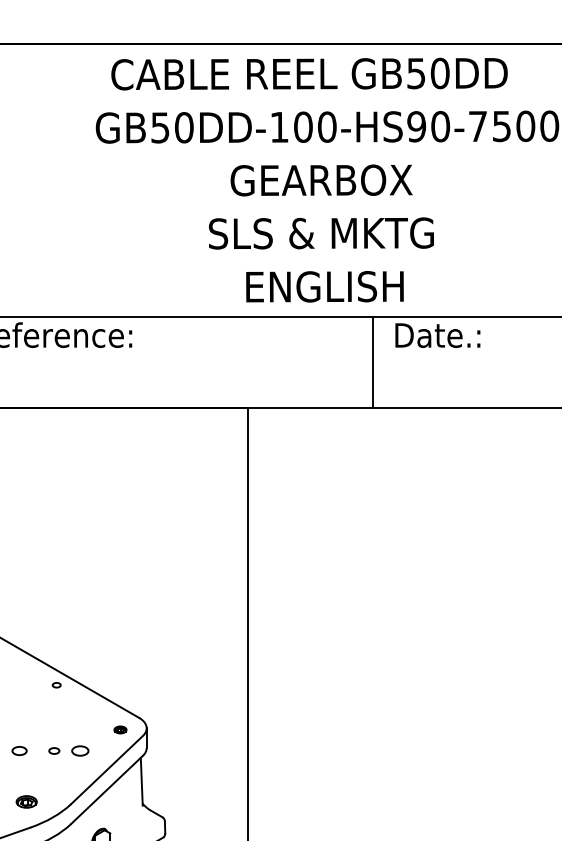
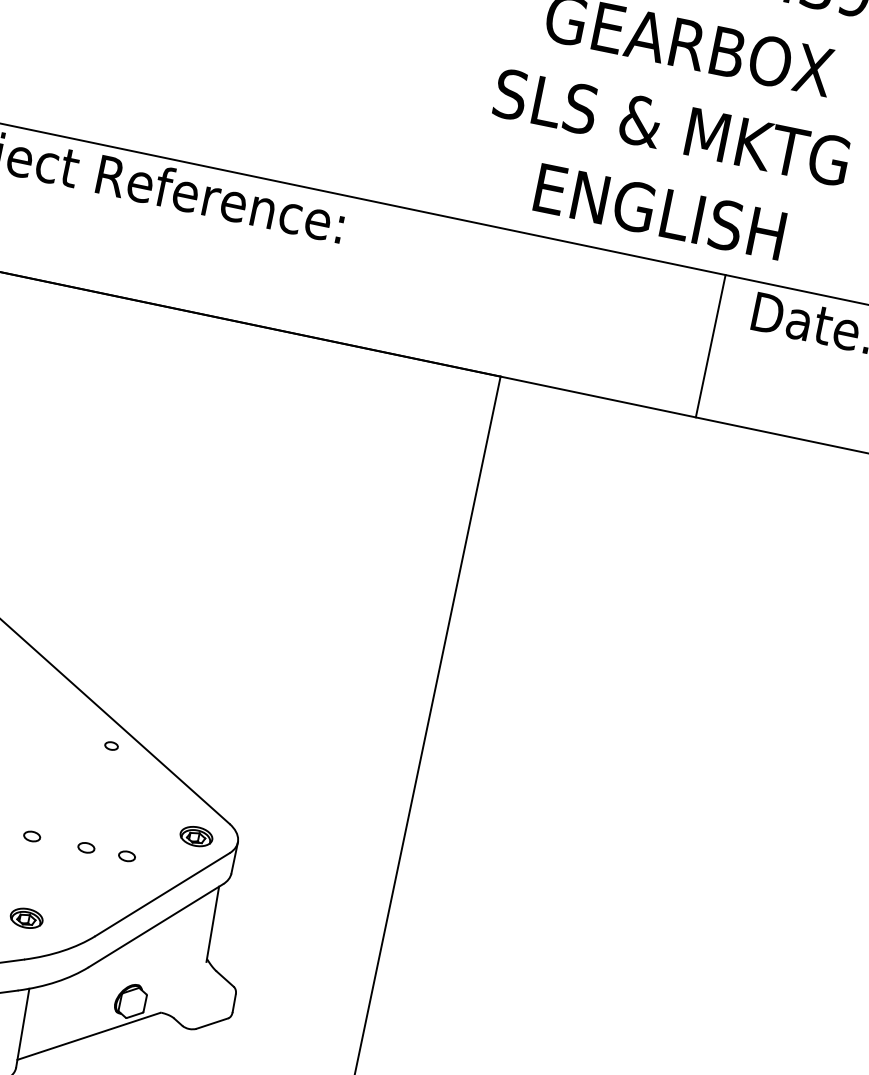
part: (120, 729) -> (196, 835), size x1.67
part: (19, 750) -> (32, 835), size x0.71
part: (80, 750) -> (127, 855), size x0.62

